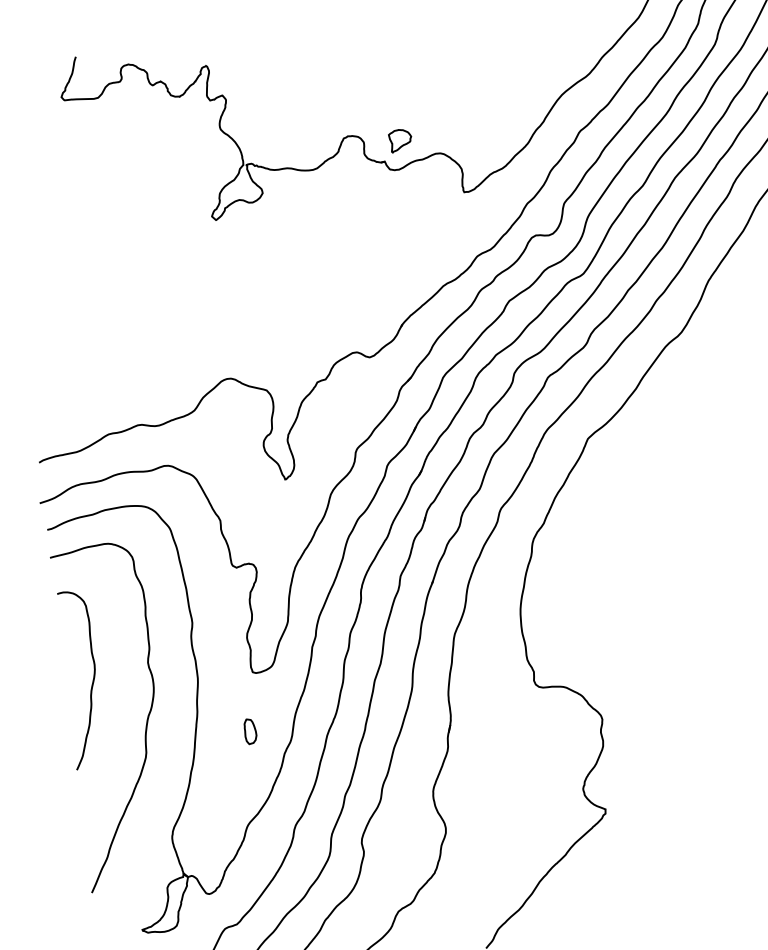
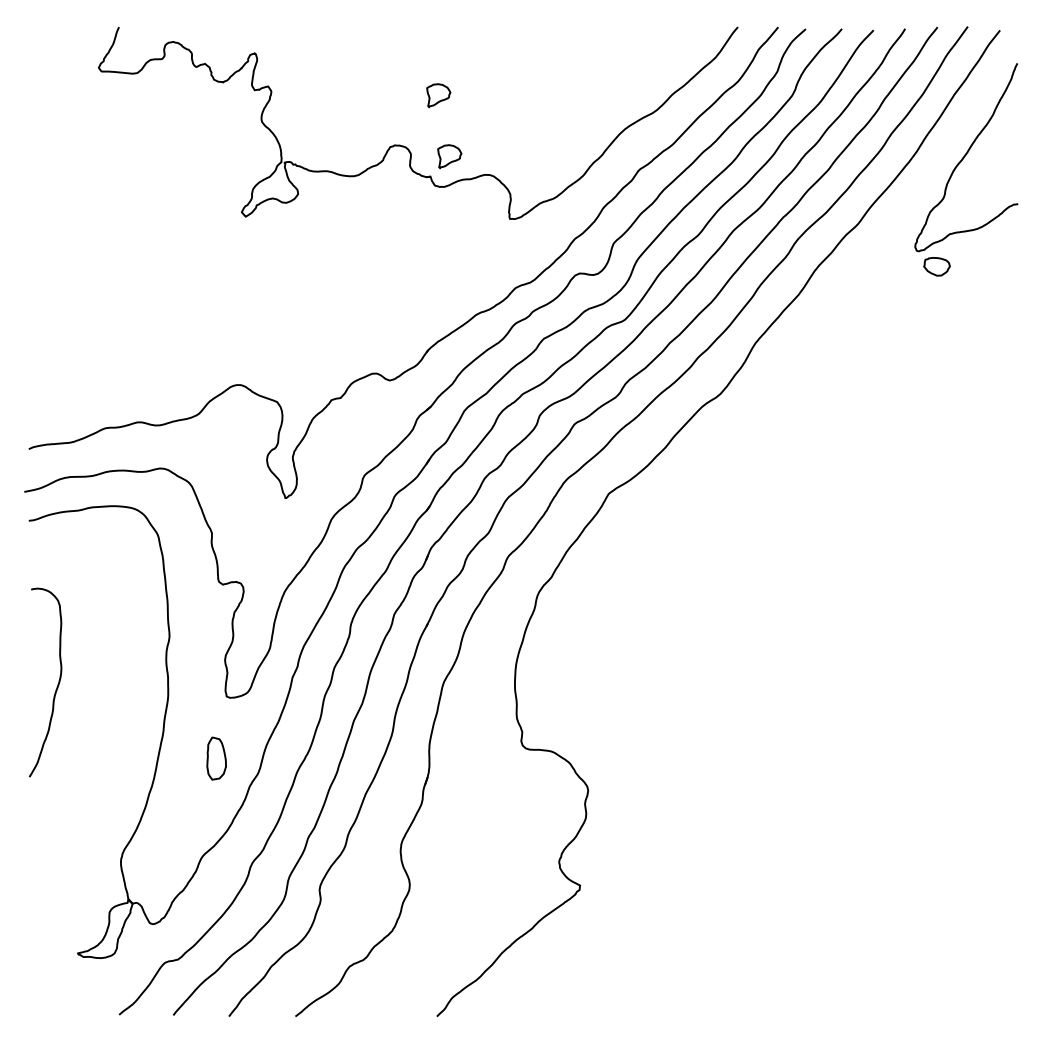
part: (383, 84) -> (438, 95), added
curve: (146, 722) -> (108, 735), removed
part: (250, 731) -> (216, 758), size x1.6

